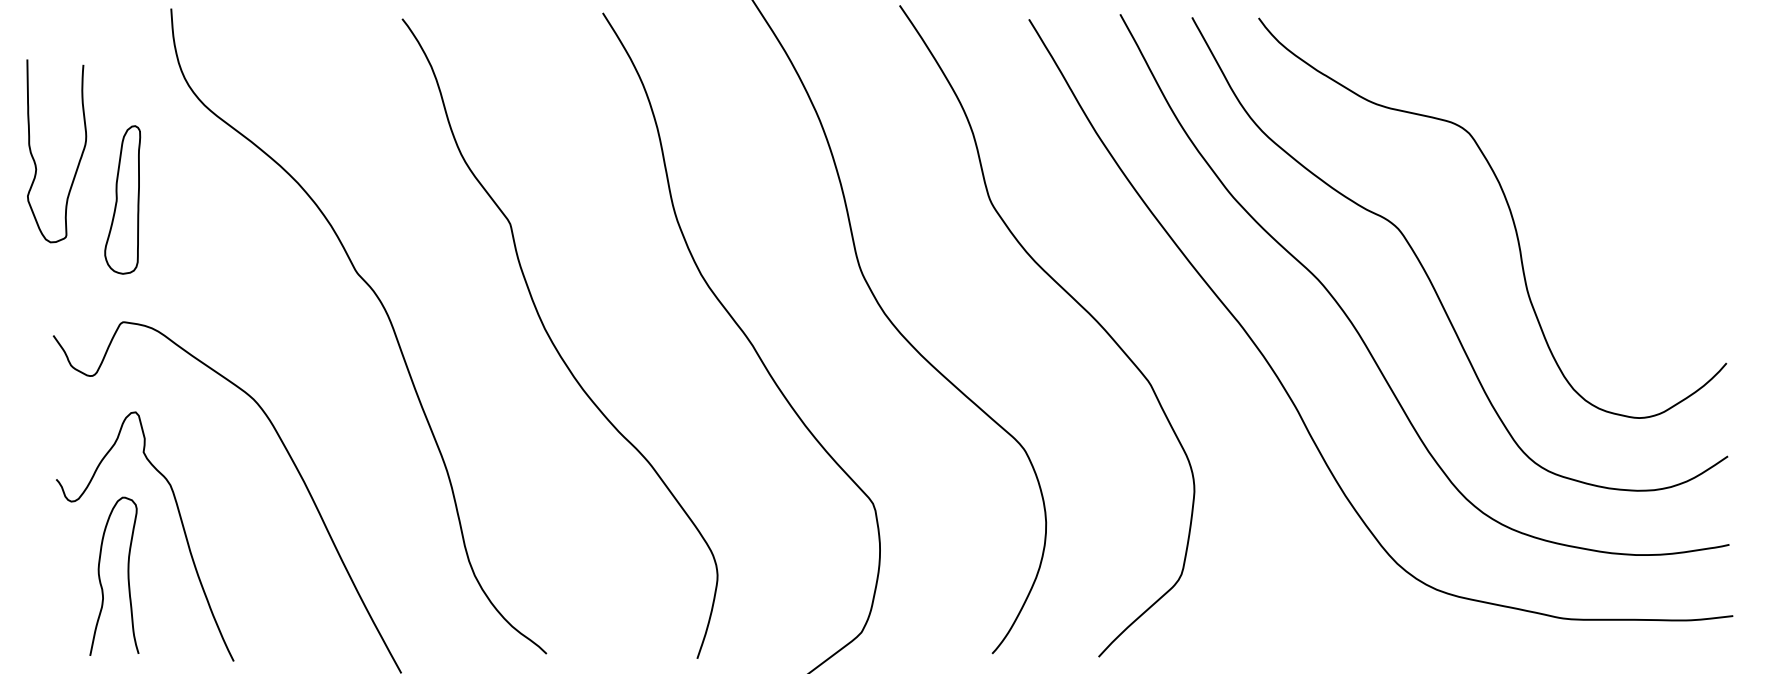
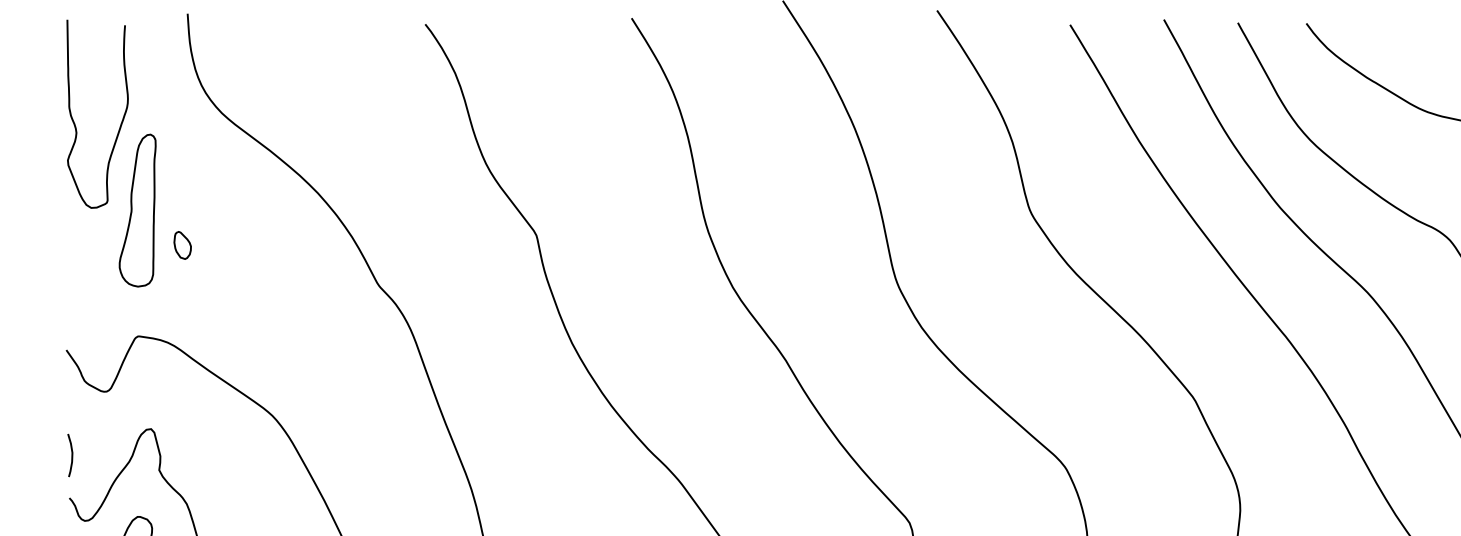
curve: (34, 158) -> (74, 121), moved
part: (166, 233) -> (182, 245), added
curve: (58, 437) -> (71, 454), added

